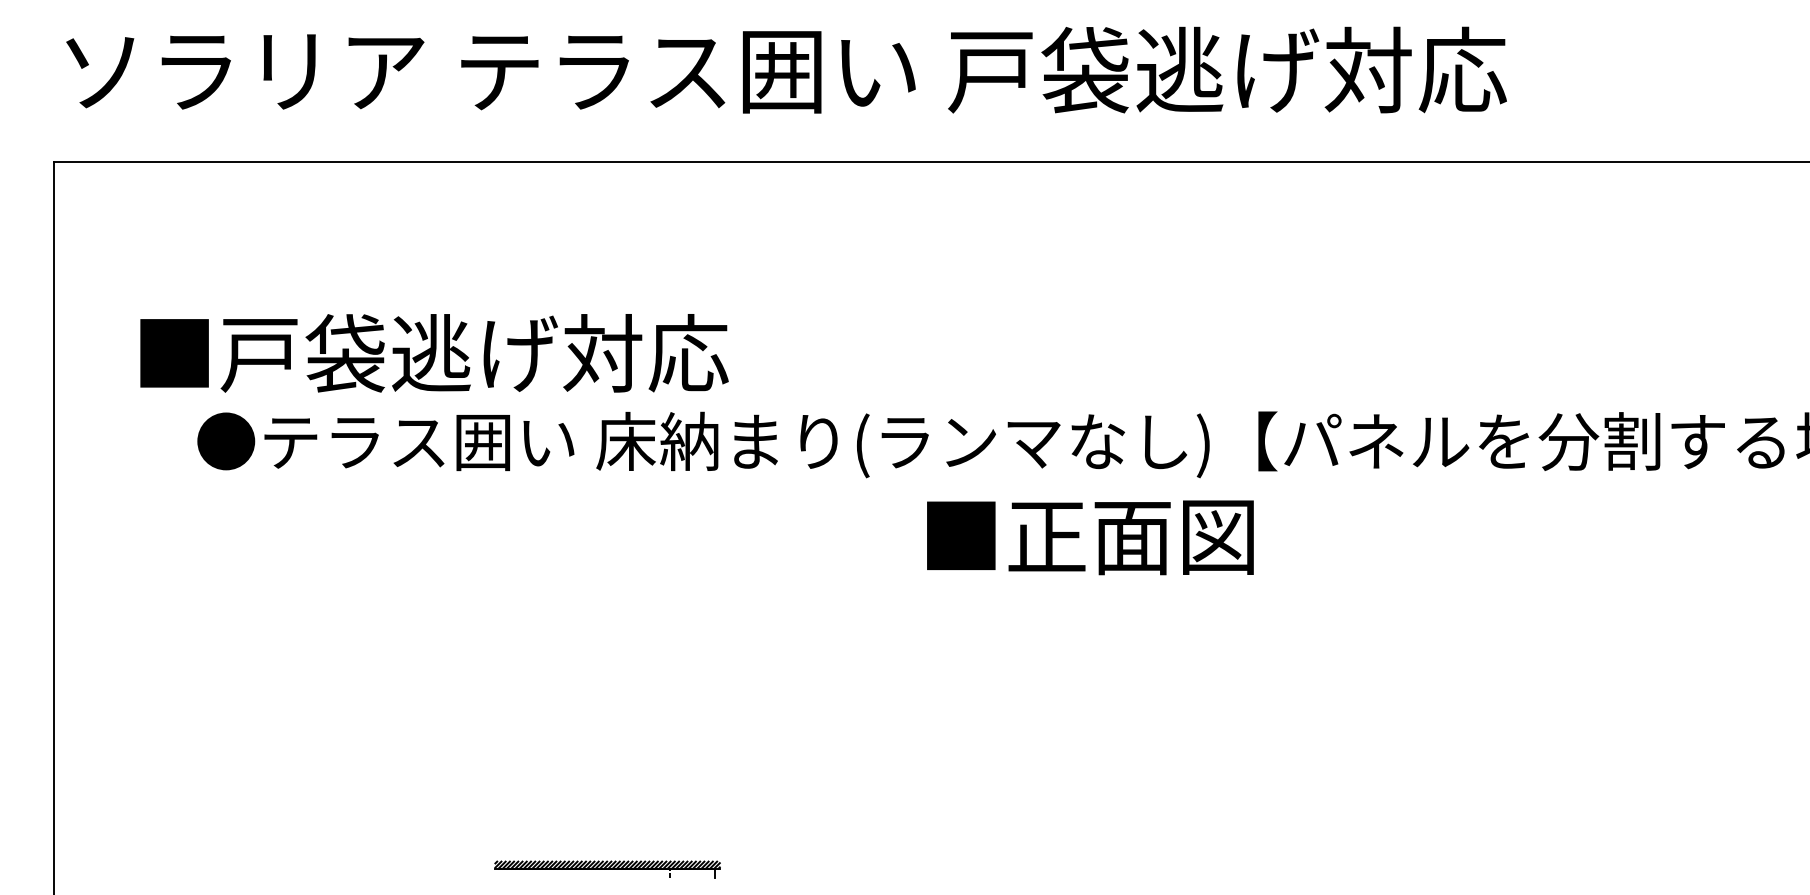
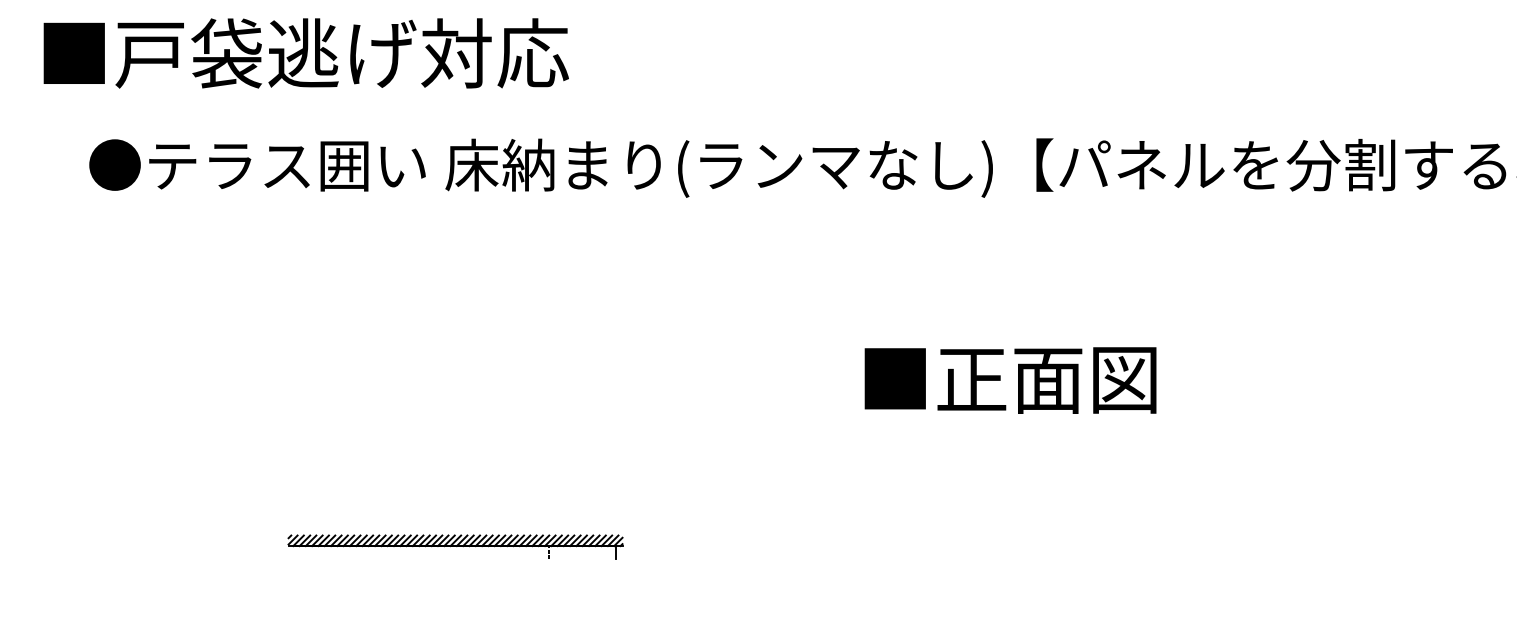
text: (434, 353) -> (306, 53), moved
text: (1090, 537) -> (1010, 380), moved
part: (607, 869) -> (455, 547), size x1.67

